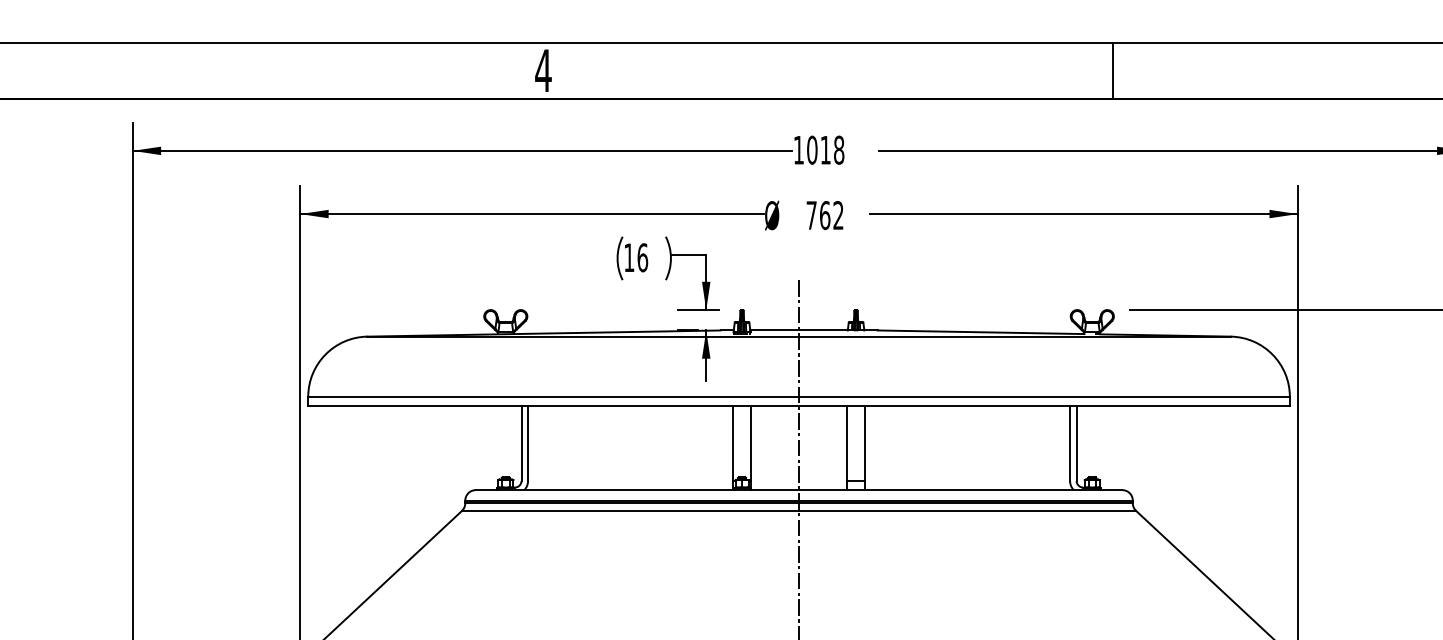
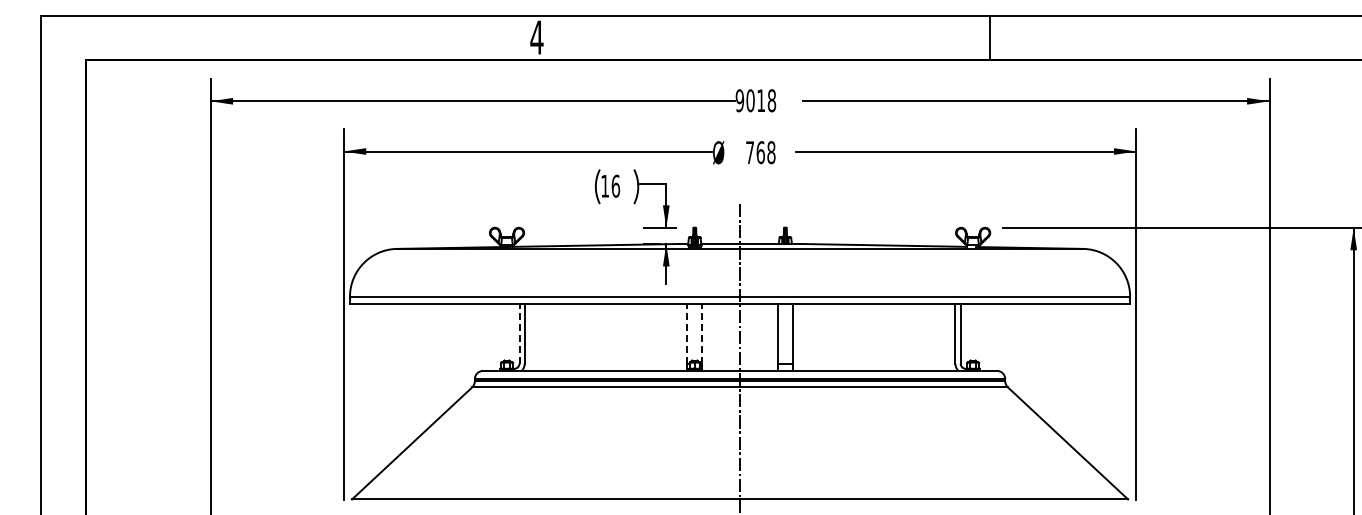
text: (798, 149) -> (739, 100), 1018 -> 9018
text: (838, 215) -> (771, 152), 762 -> 768
line: (521, 443) -> (519, 333), solid -> dashed
line: (732, 443) -> (687, 333), solid -> dashed
line: (751, 443) -> (702, 333), solid -> dashed

